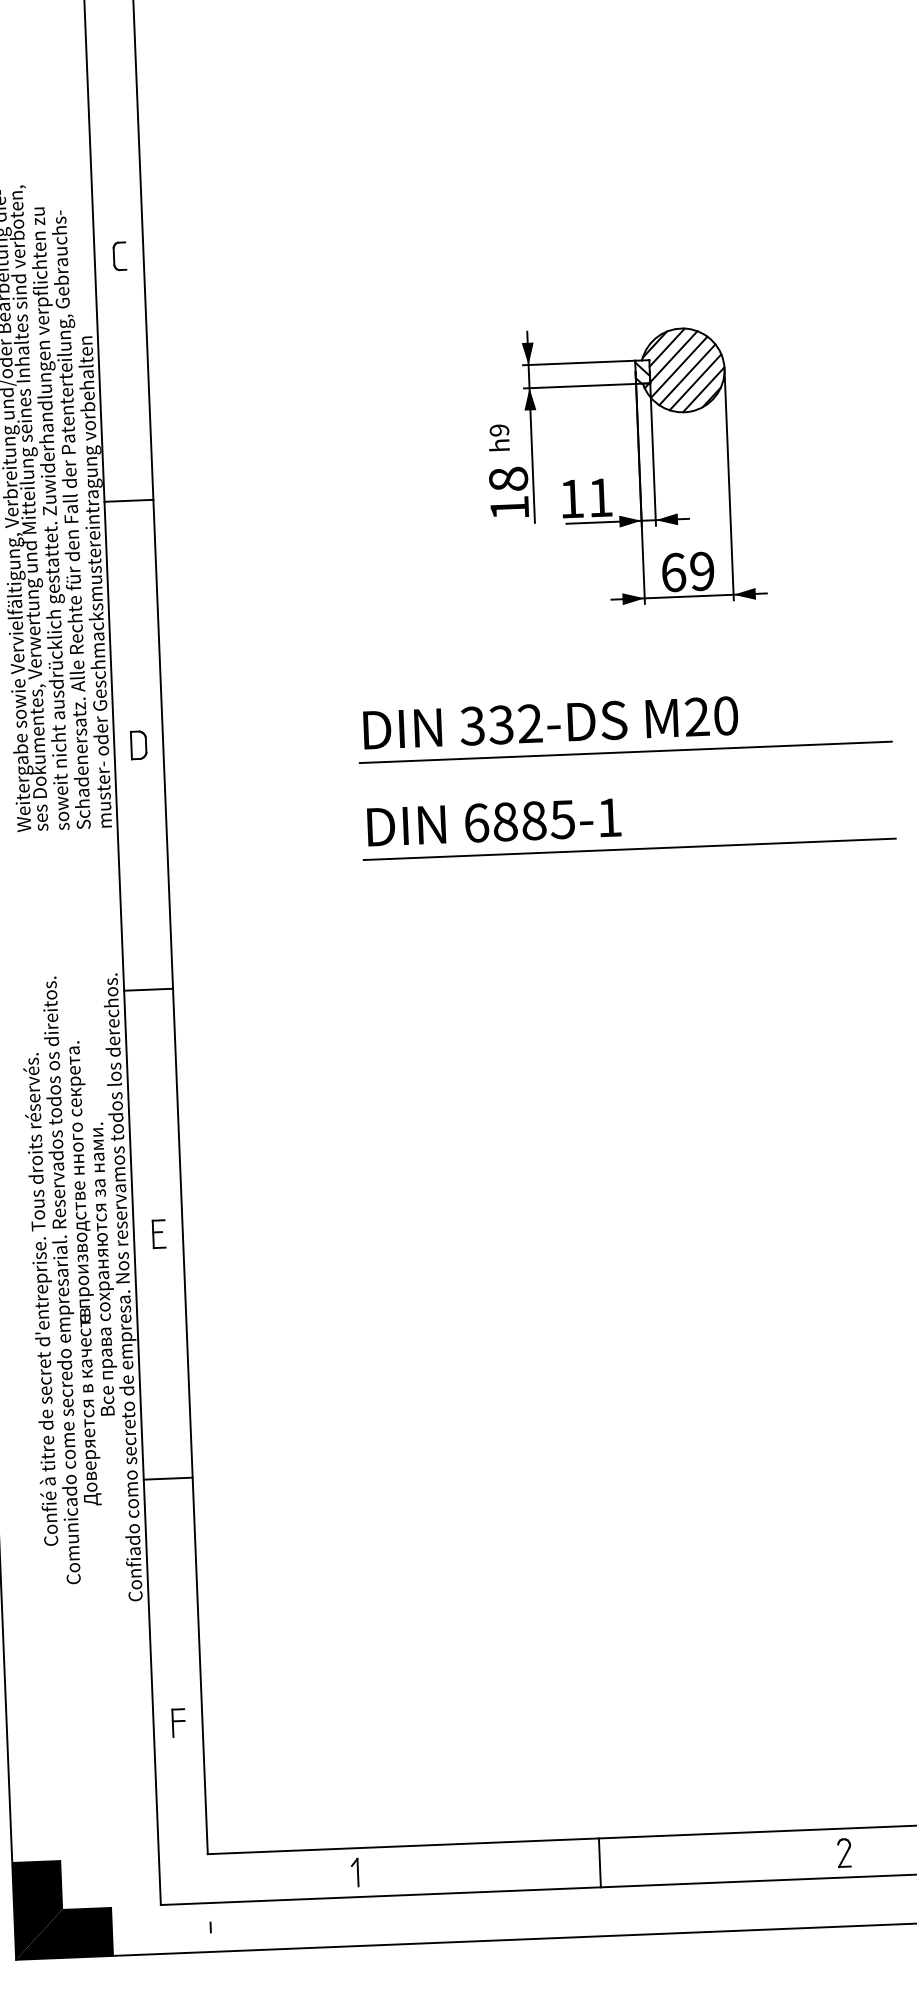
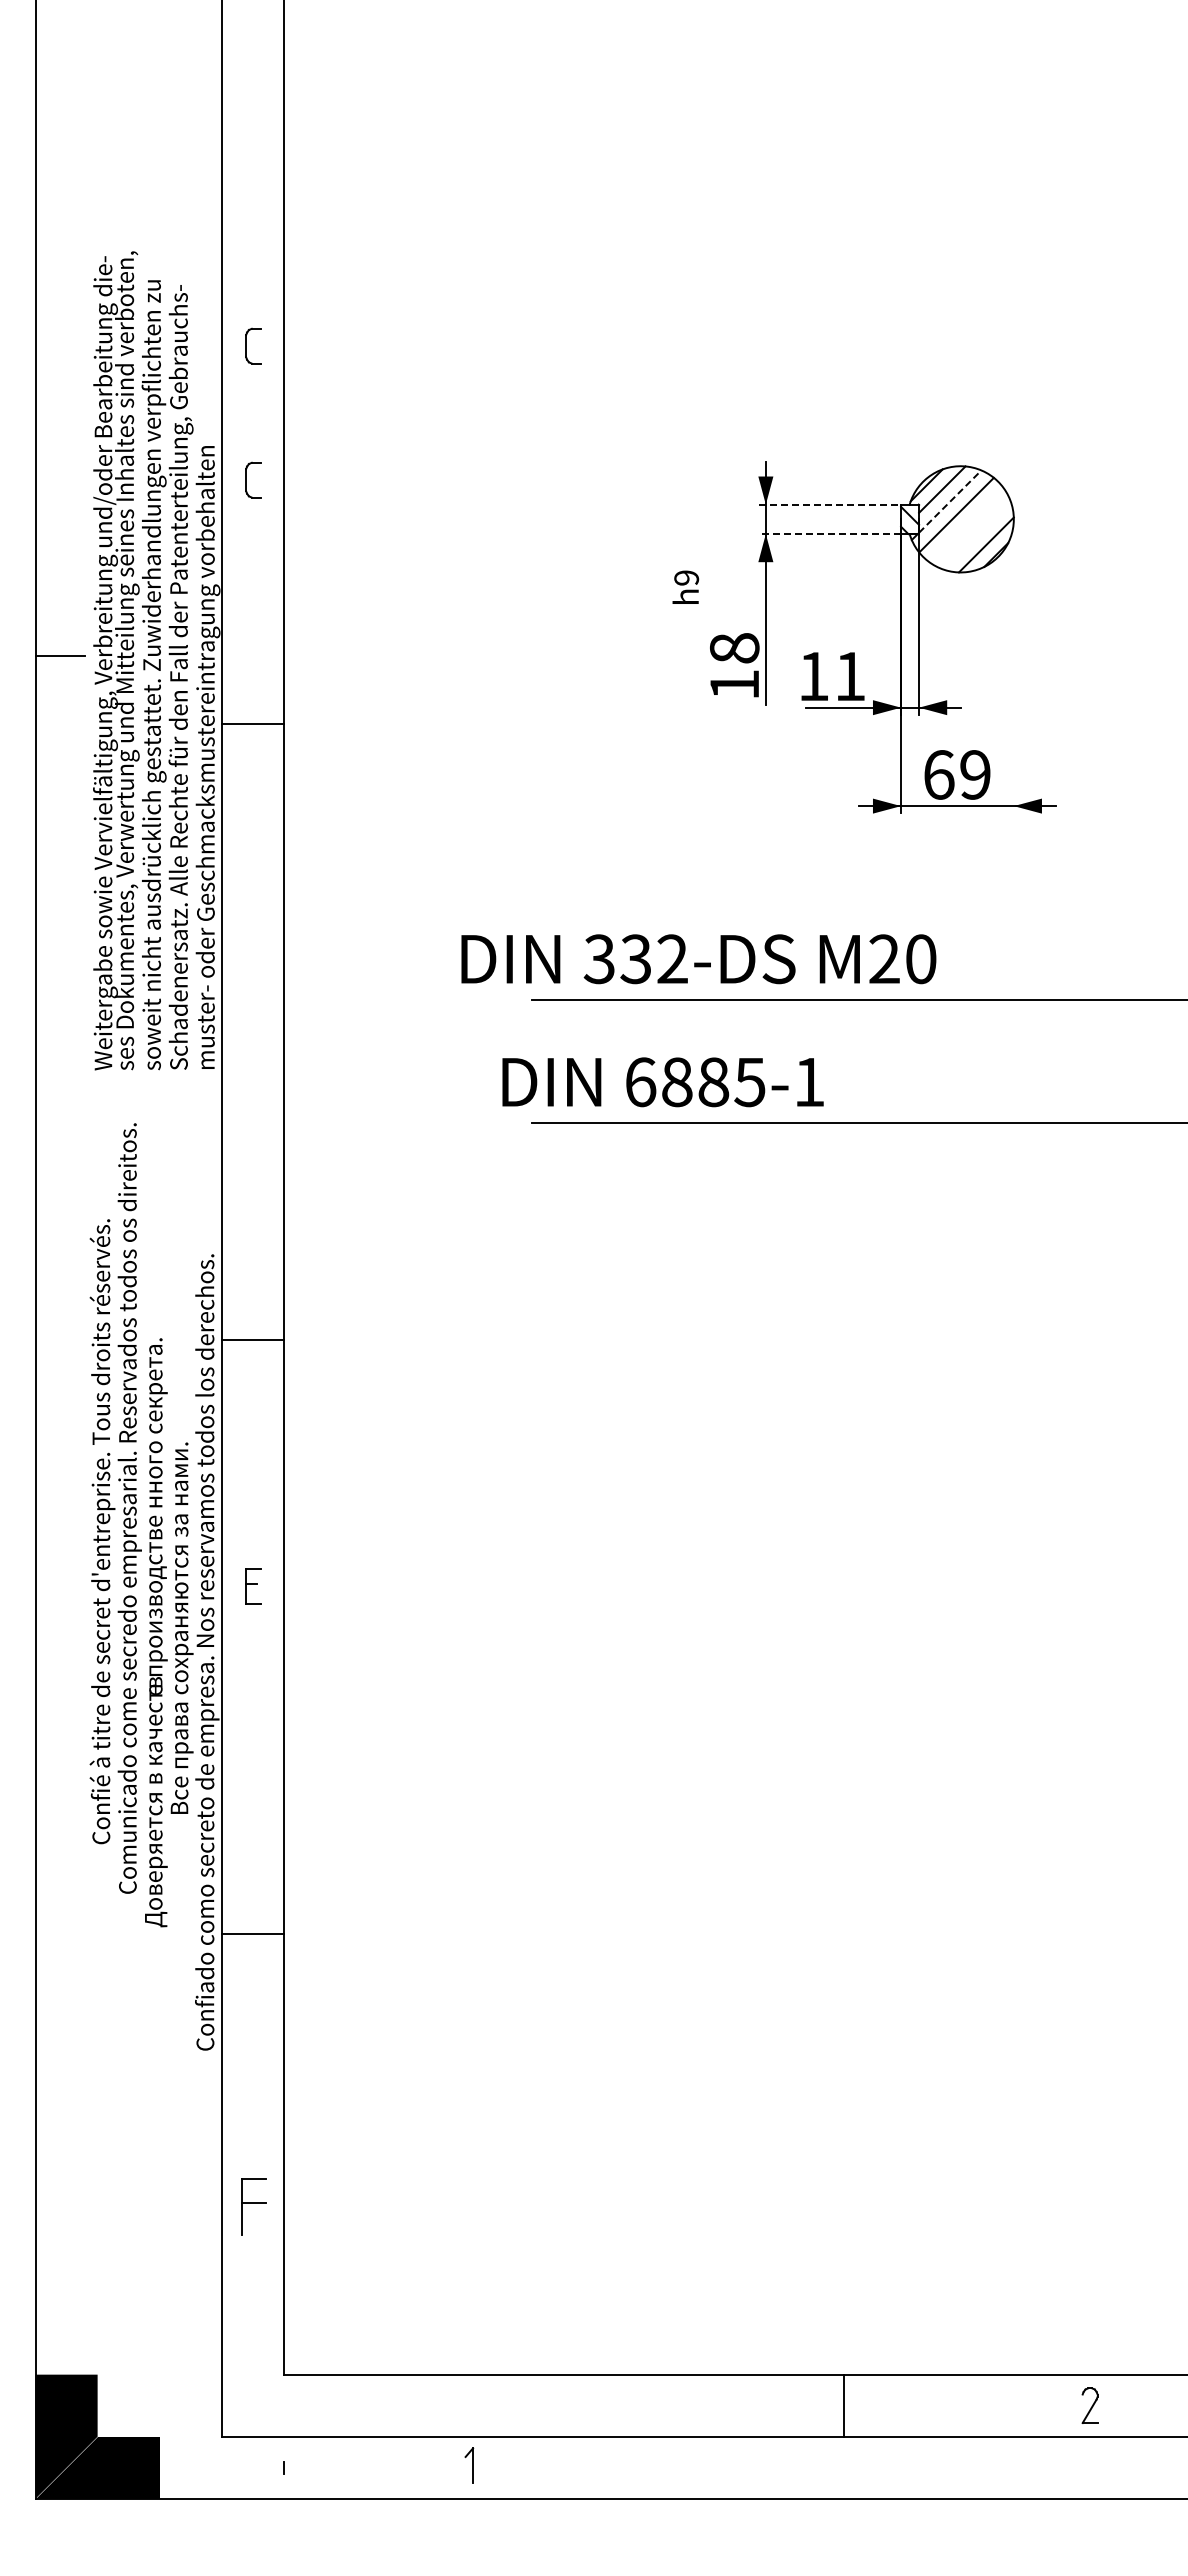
line: (674, 356) -> (950, 501), solid -> dashed
part: (118, 361) -> (246, 479), added
line: (579, 362) -> (830, 504), solid -> dashed
line: (687, 375) -> (966, 525), removed
line: (695, 381) -> (976, 534), removed
line: (579, 386) -> (829, 534), solid -> dashed
text: (498, 437) -> (685, 586), moved
line: (728, 484) -> (1013, 666), removed
line: (128, 500) -> (252, 724), moved
text: (550, 723) -> (698, 959), moved
part: (138, 745) -> (252, 966), removed
text: (493, 822) -> (662, 1082), moved
line: (148, 989) -> (252, 1339), moved
text: (51, 1280) -> (115, 1508), moved
line: (168, 1479) -> (252, 1934), moved
part: (178, 1723) -> (253, 2207), size x1.6
line: (599, 1862) -> (843, 2405), moved
part: (355, 1872) -> (469, 2465), moved

